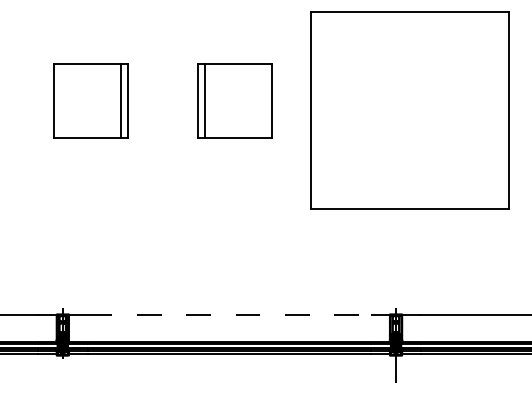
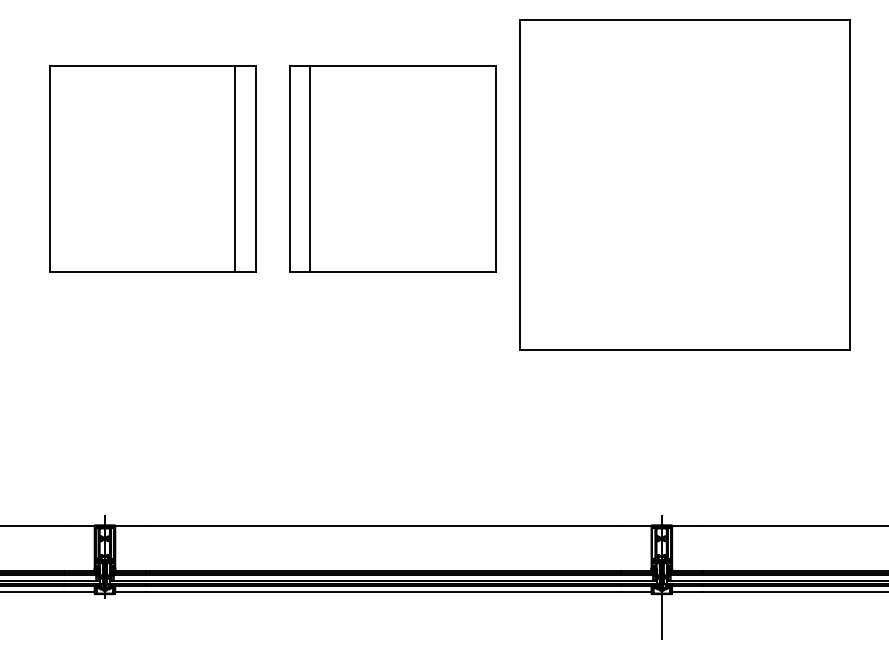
part: (91, 100) -> (152, 167), size x1.67
part: (234, 100) -> (391, 167), size x1.67
line: (229, 314) -> (383, 525), dashed -> solid

